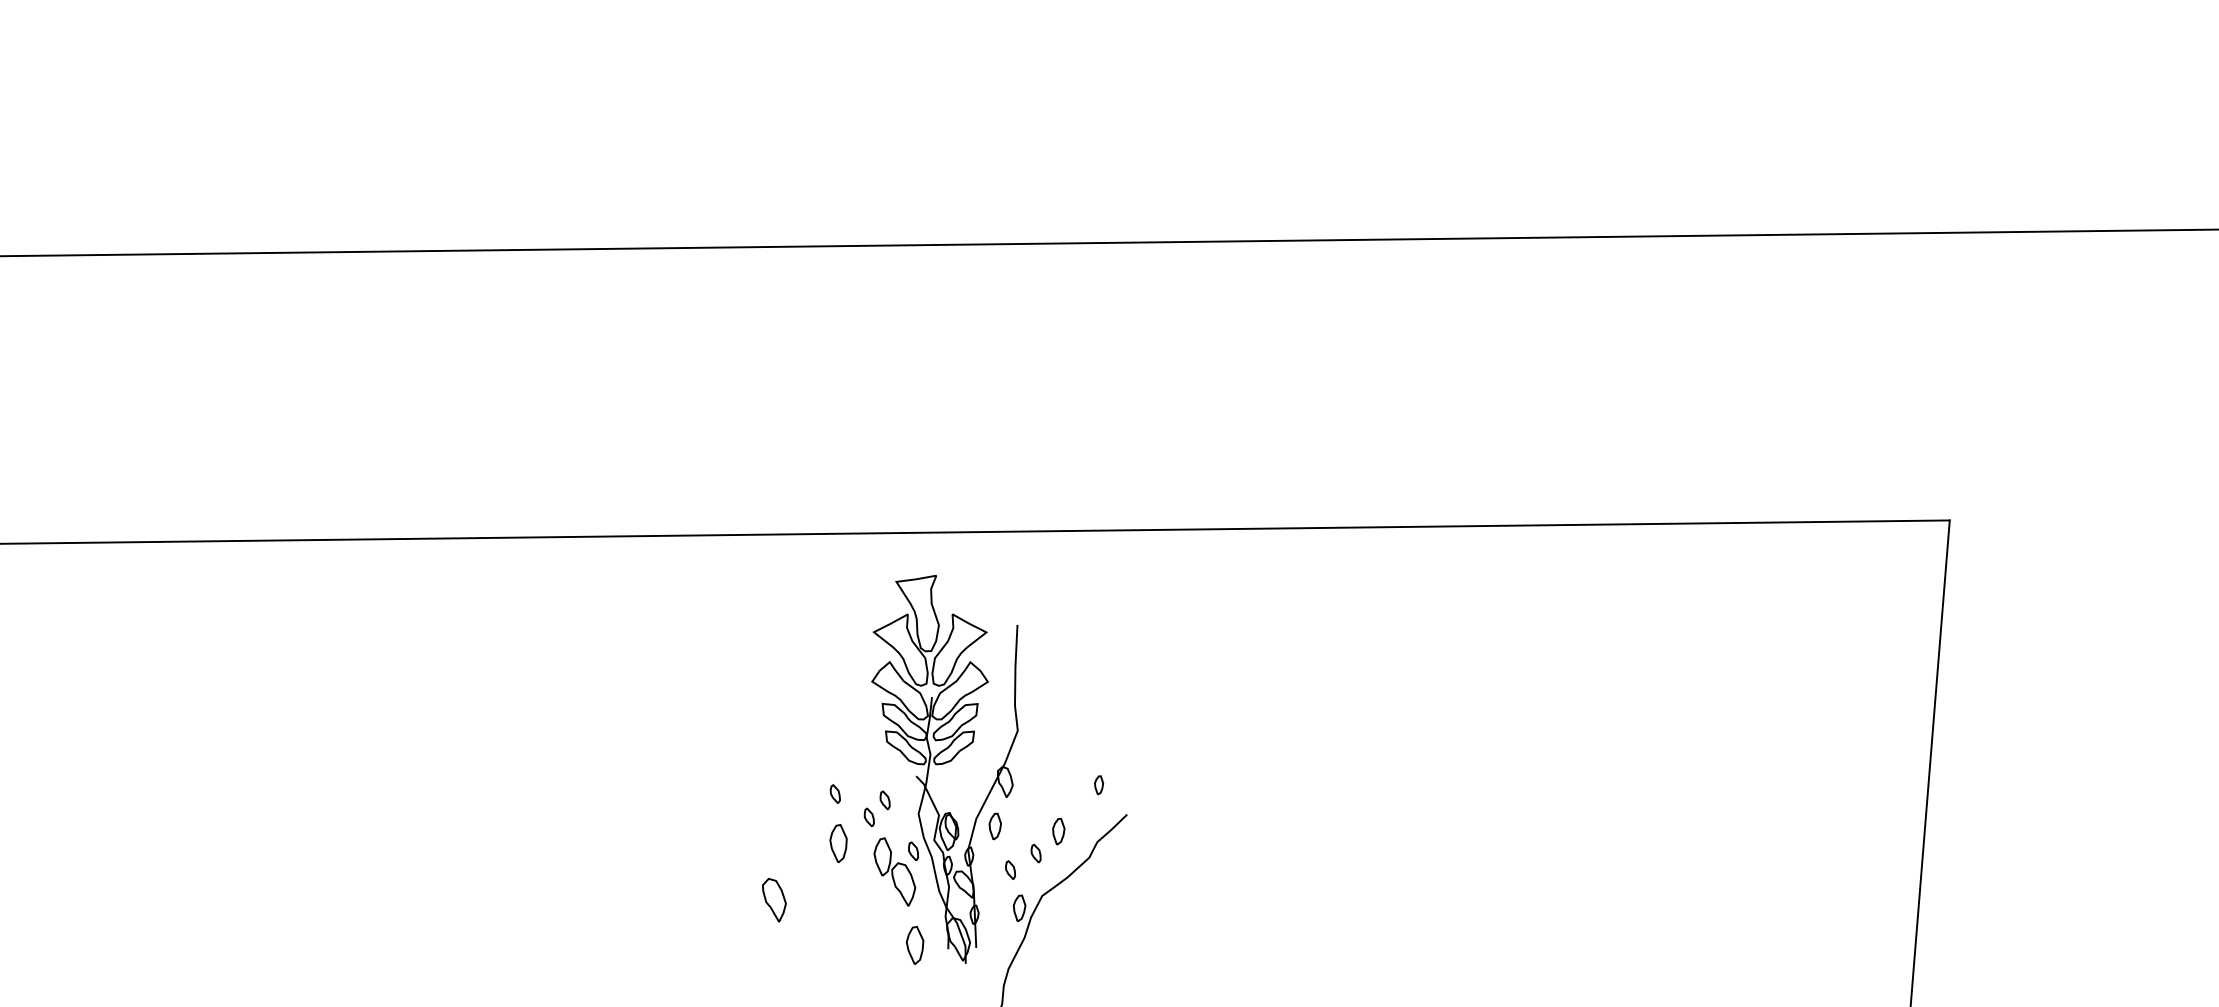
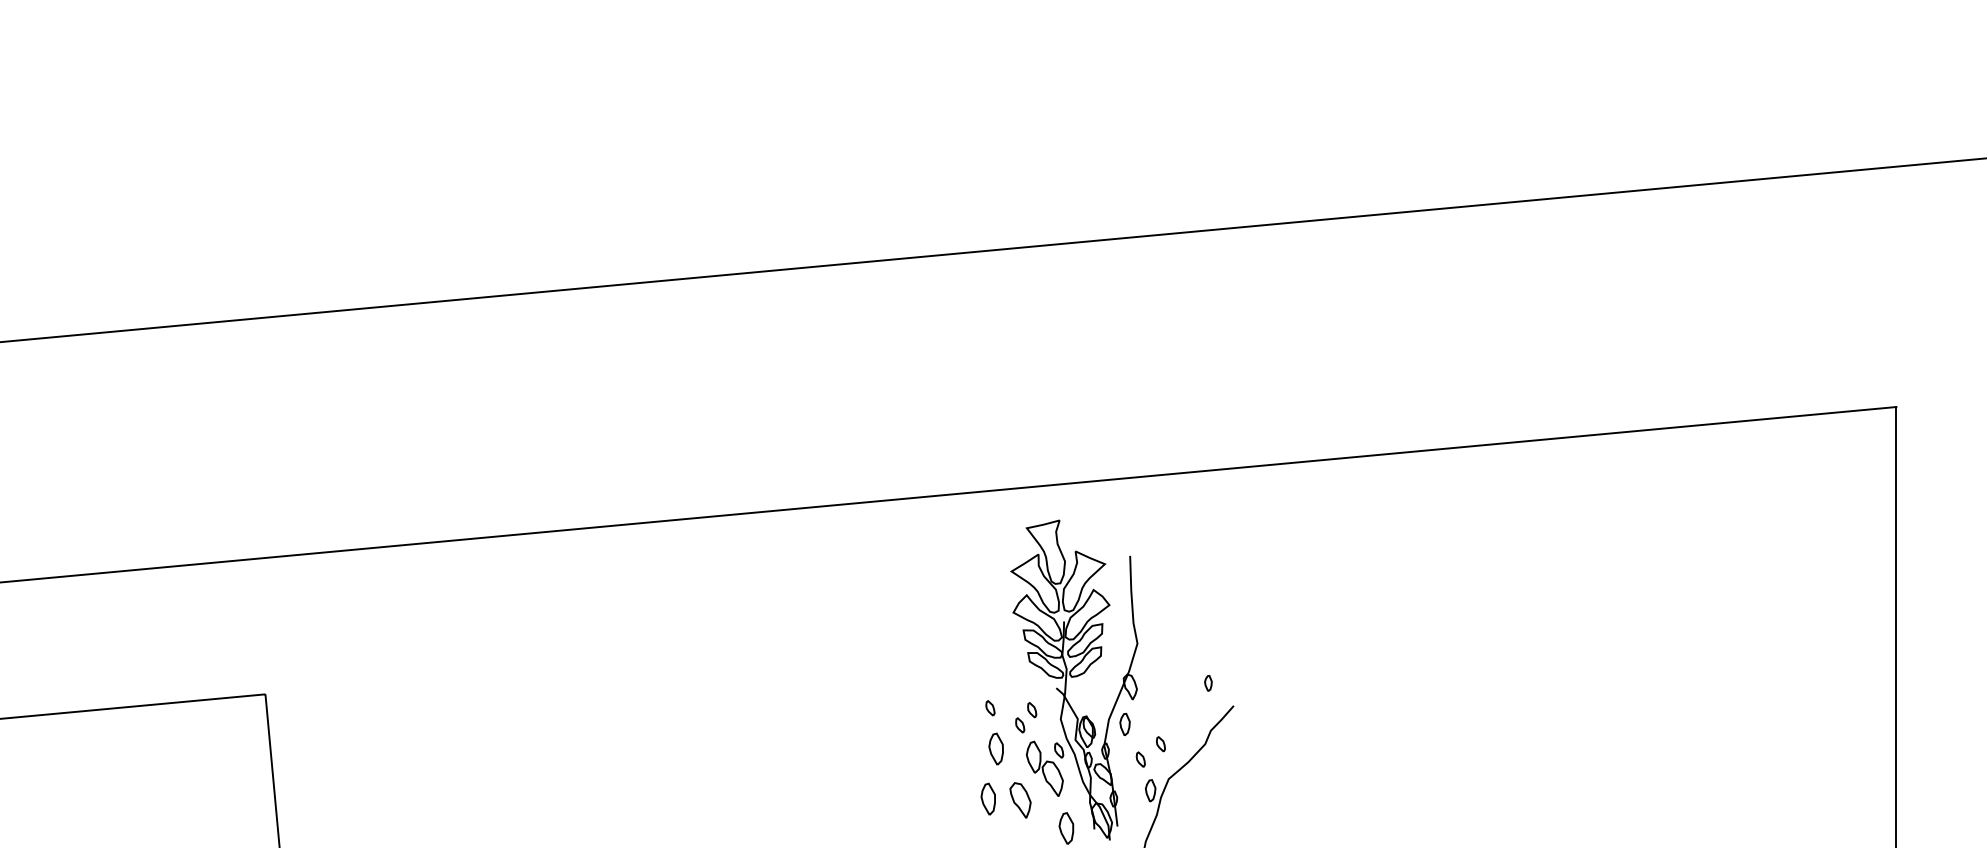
part: (1057, 831) -> (1177, 724), removed
part: (773, 900) -> (1020, 800), moved
part: (823, 901) -> (987, 798), added

